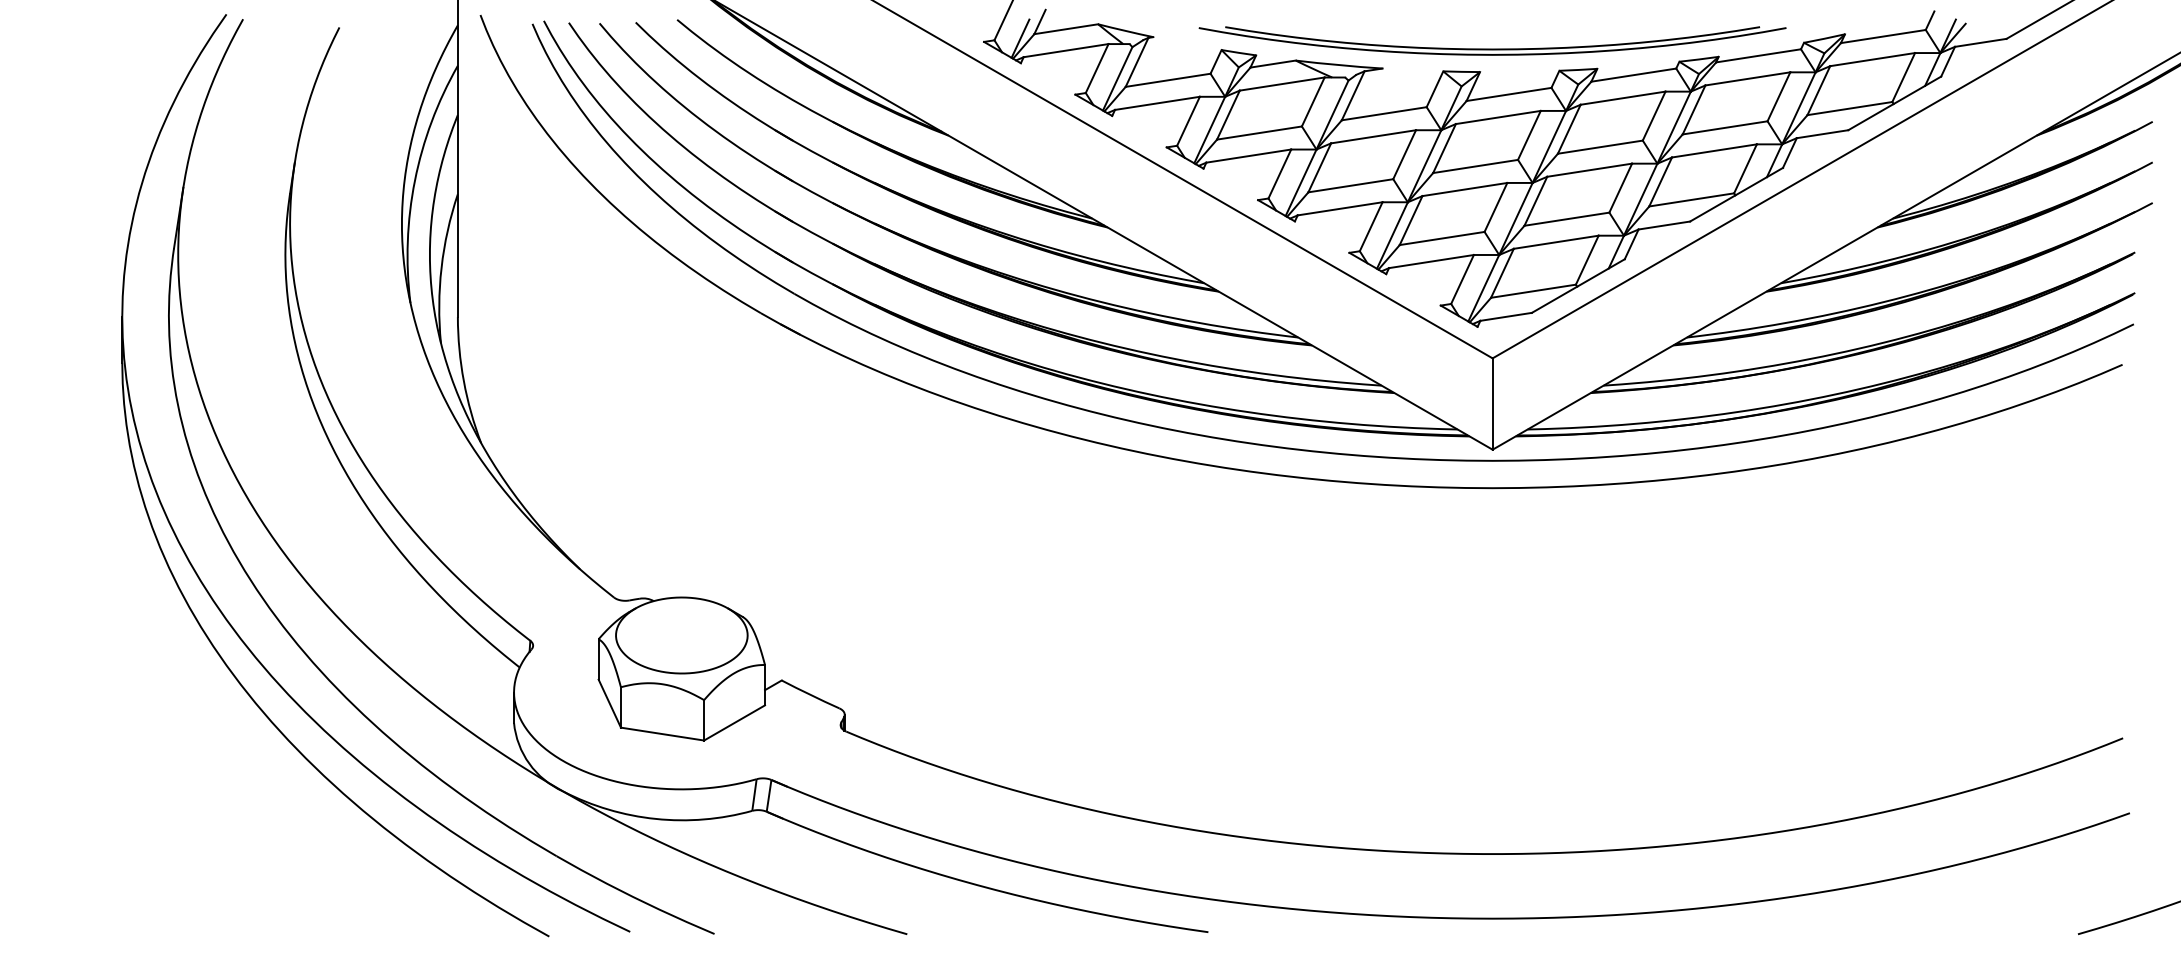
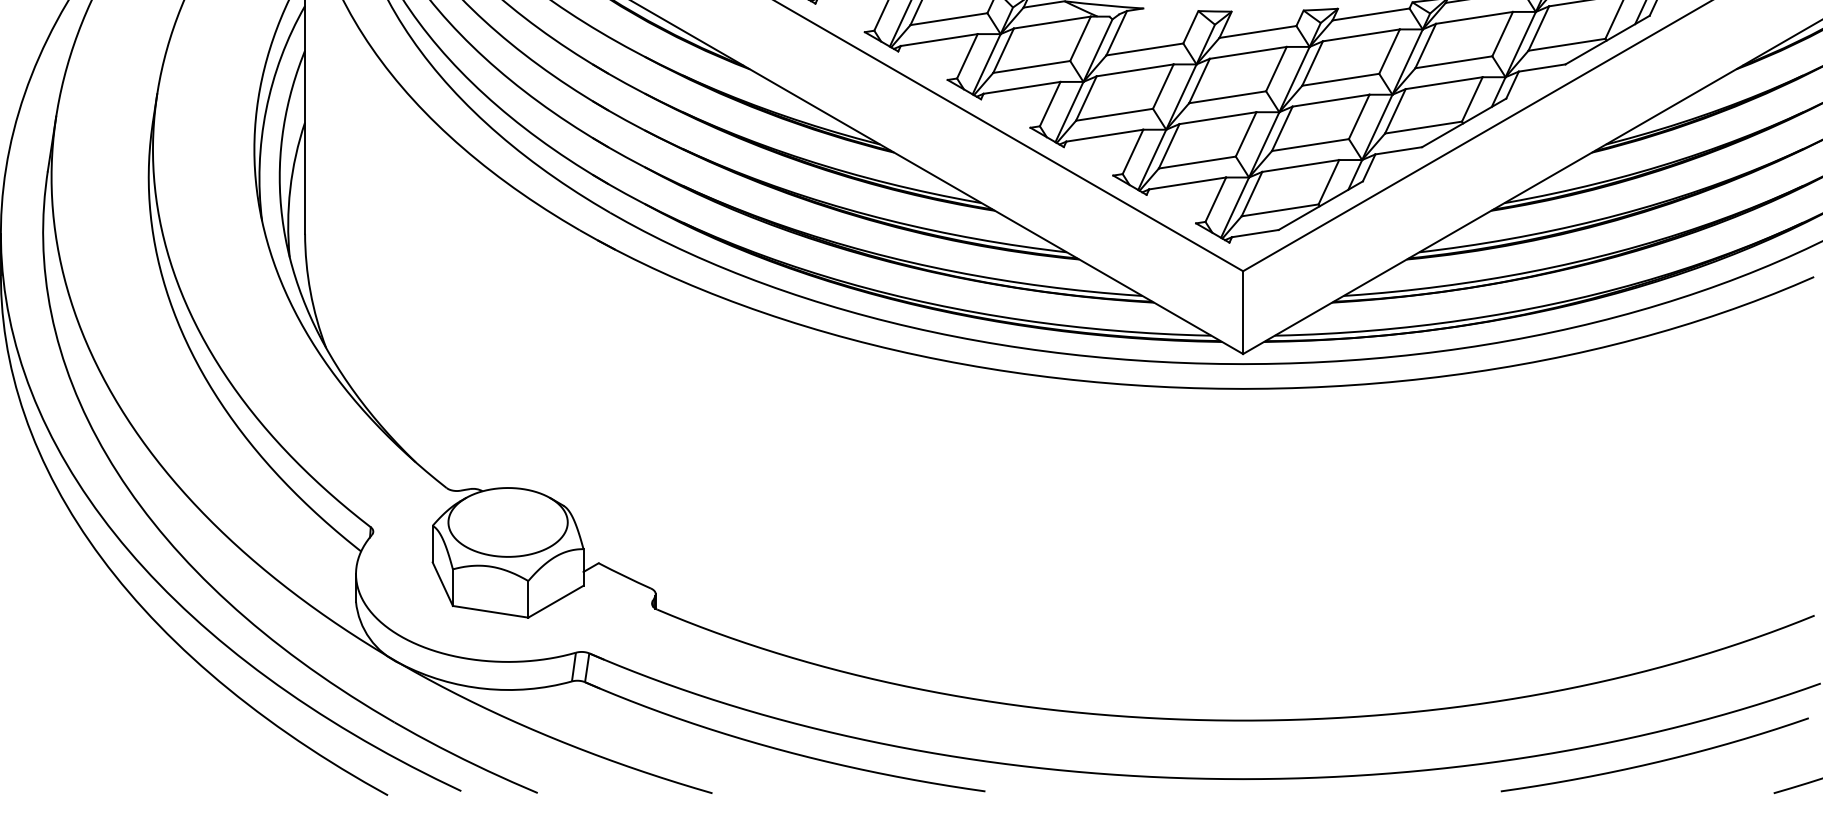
curve: (1946, 899) -> (1654, 761), added

